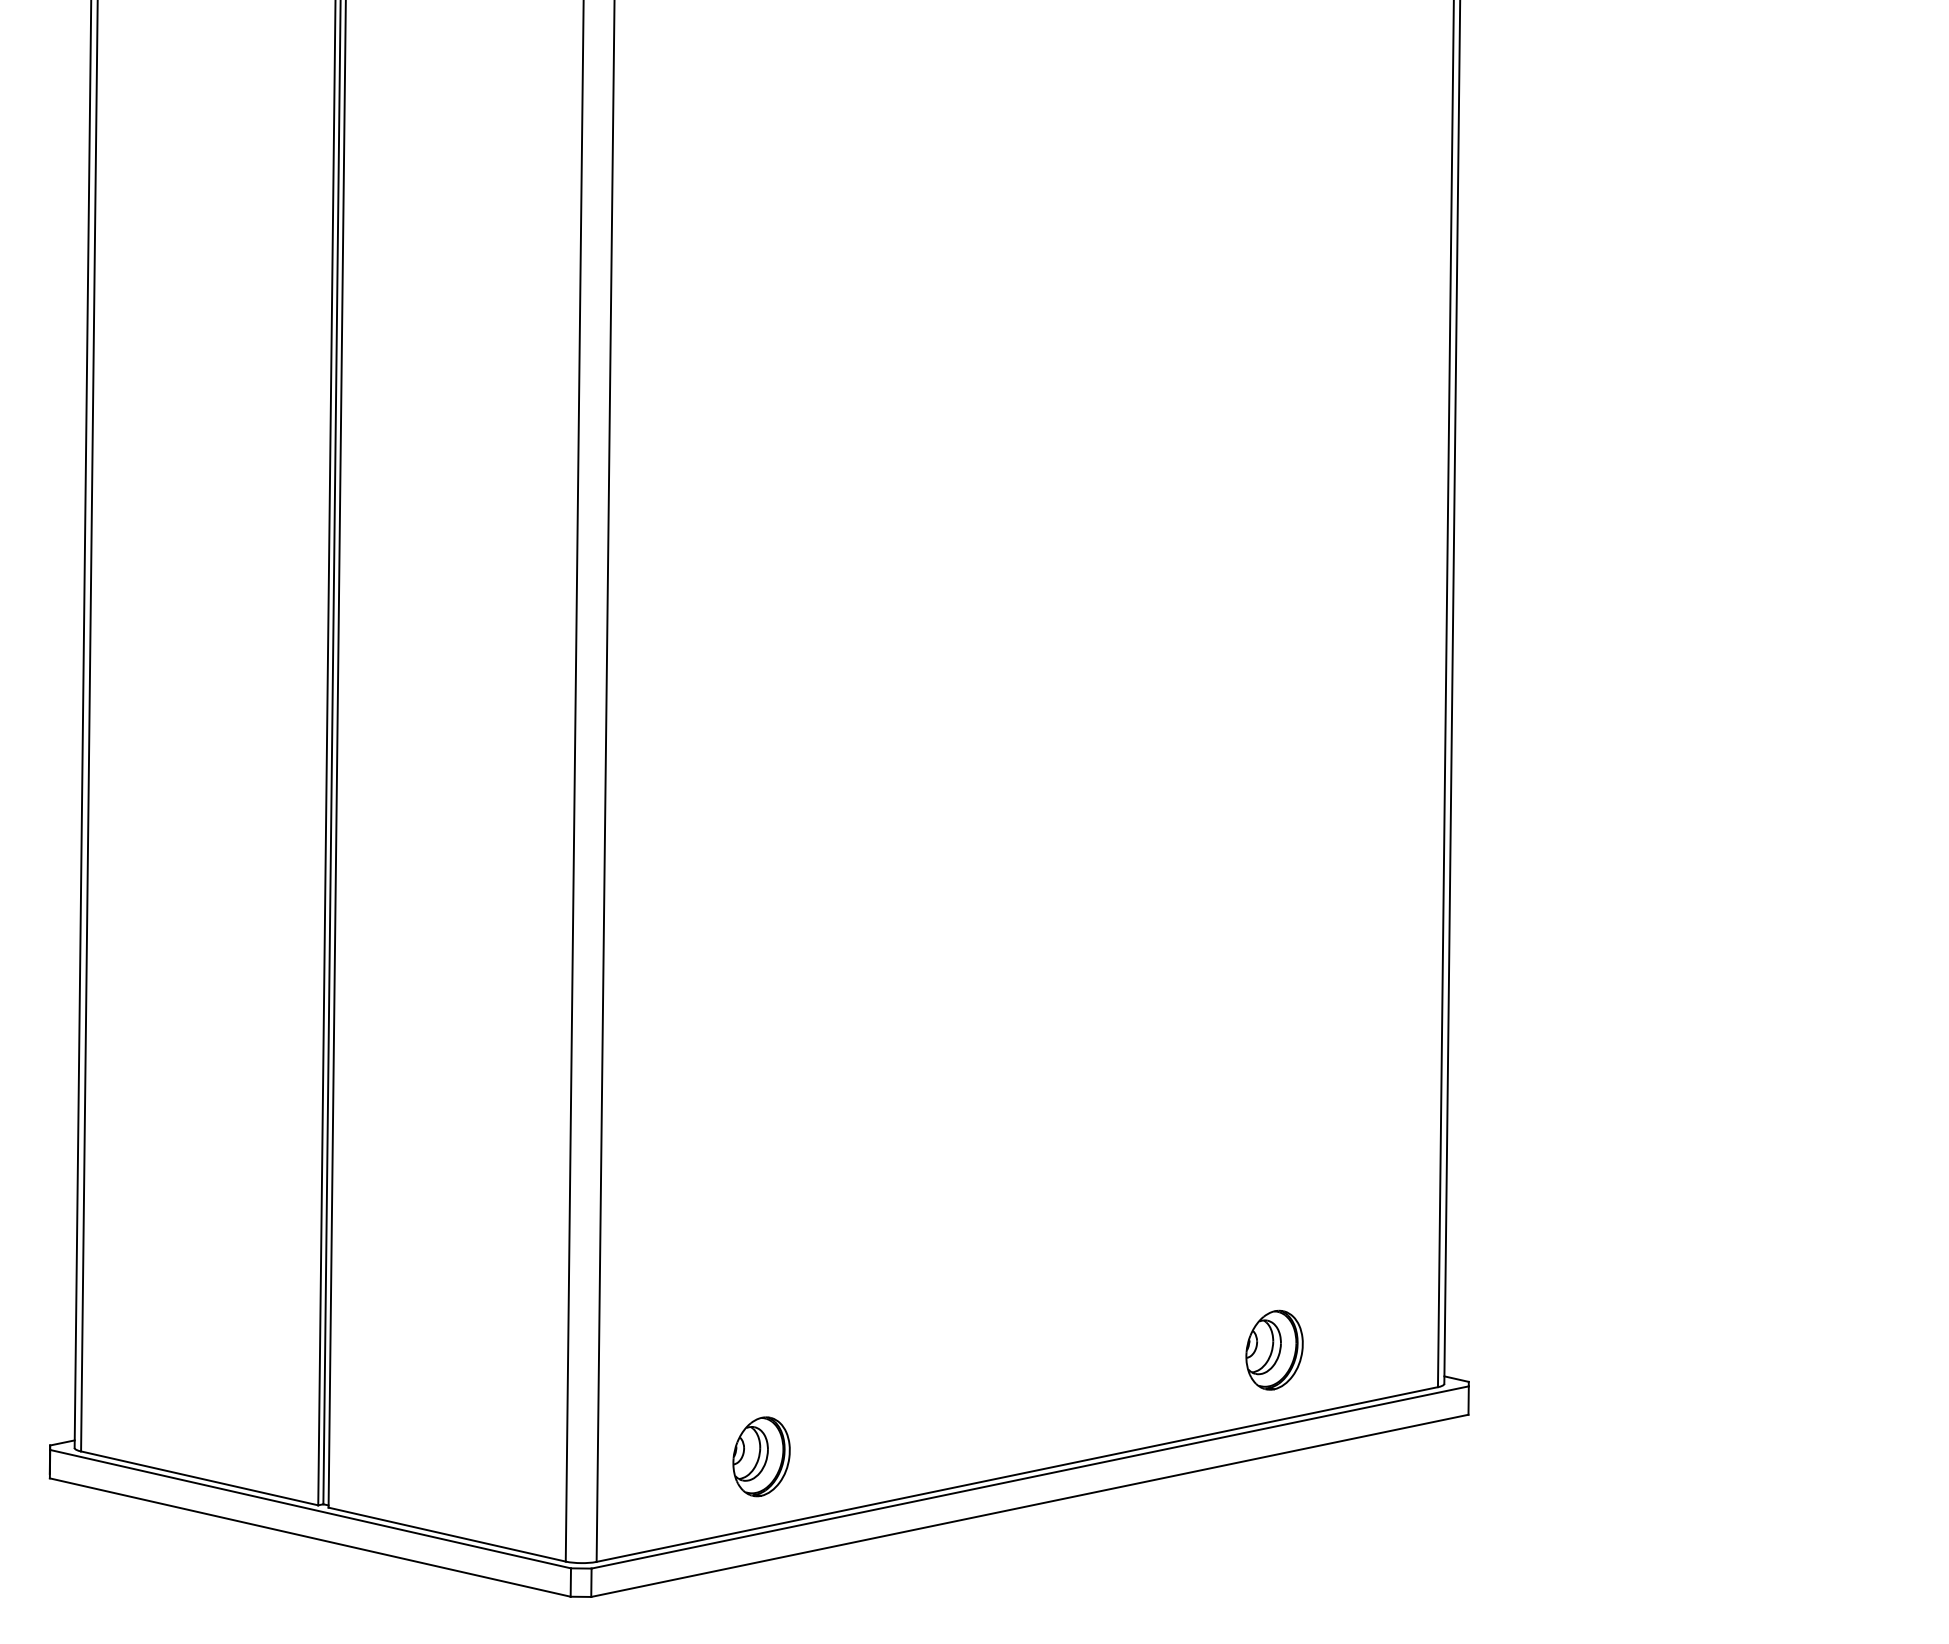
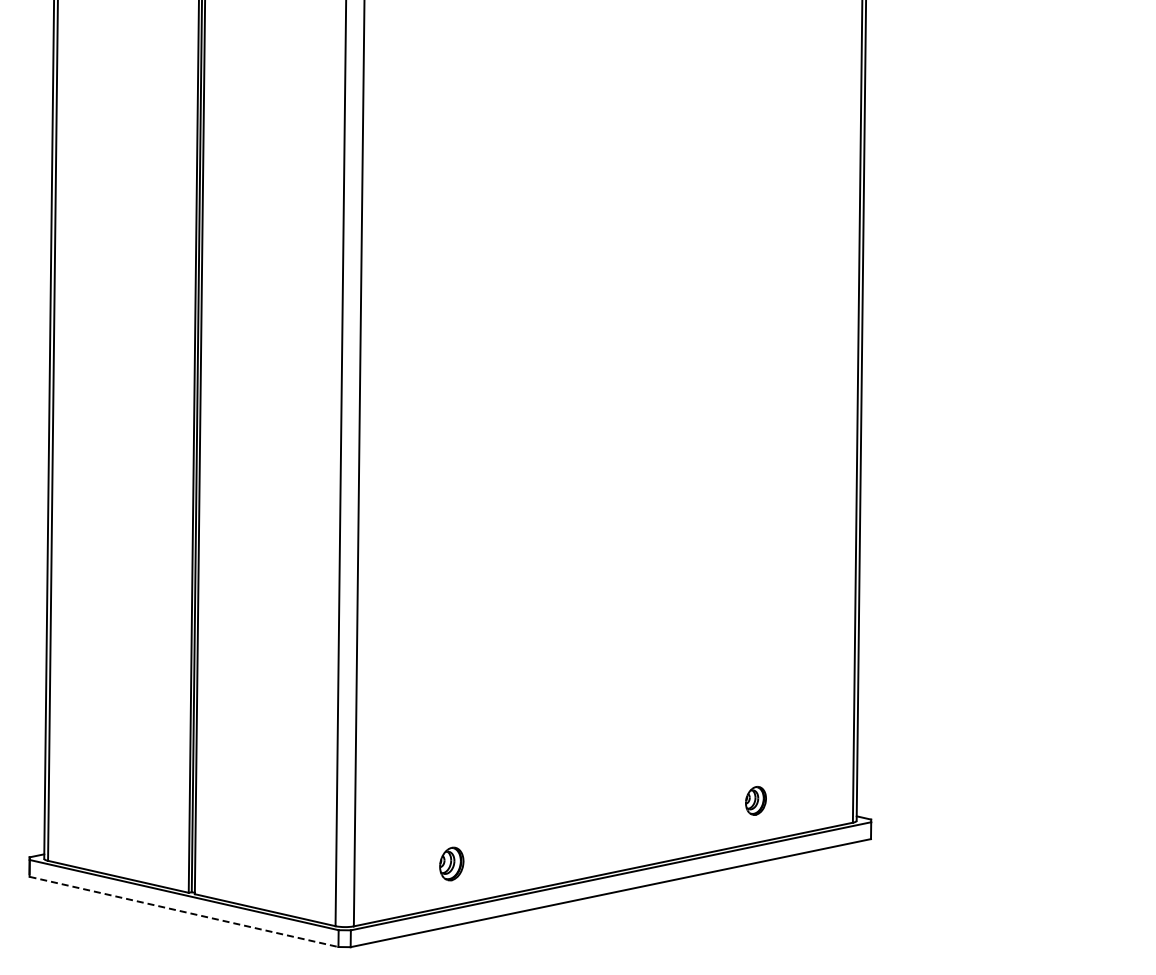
part: (1273, 1349) -> (755, 800), size x0.6
part: (761, 1455) -> (451, 863), size x0.7
line: (311, 1538) -> (184, 912), solid -> dashed

